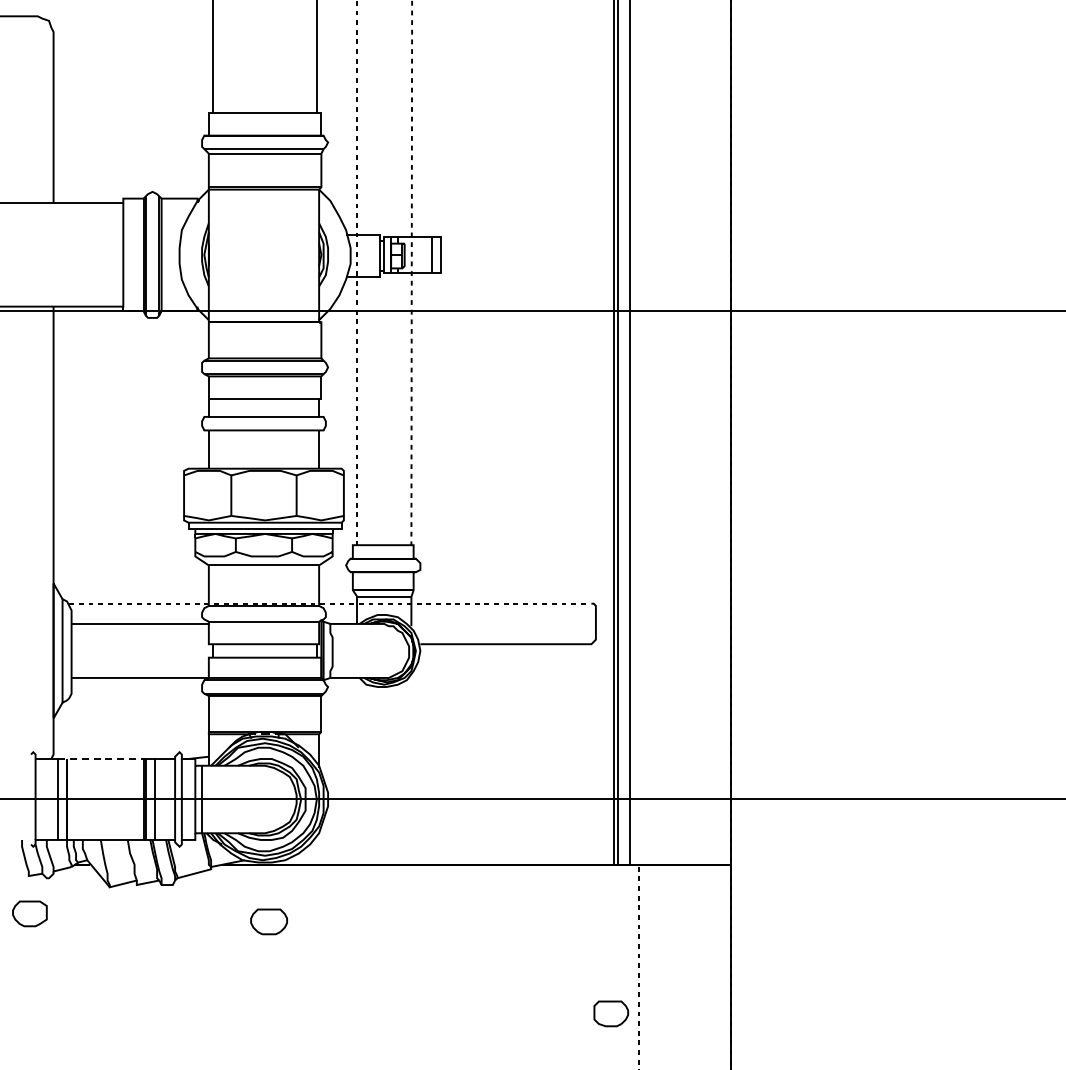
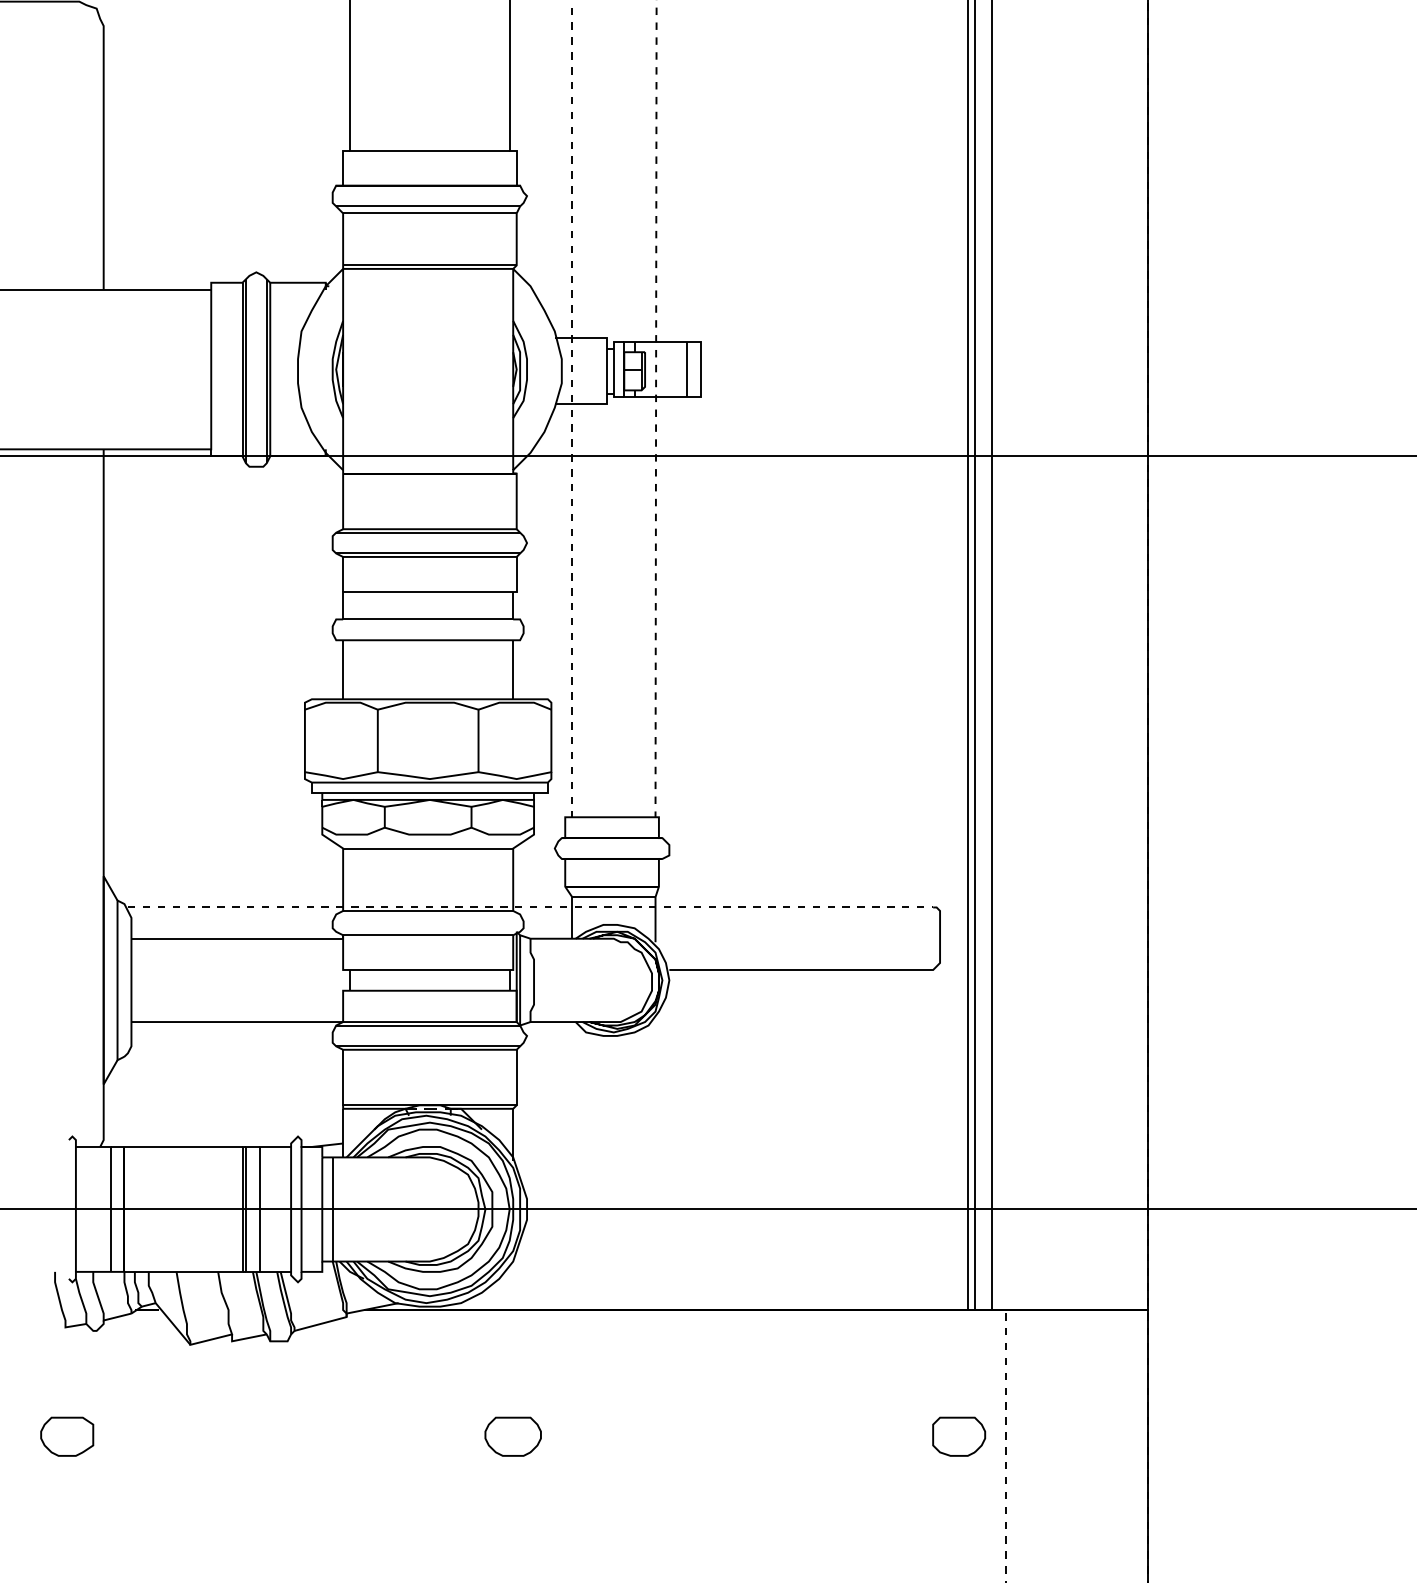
line: (100, 759) -> (176, 1147), dashed -> solid
part: (29, 913) -> (66, 1436), moved
part: (268, 921) -> (512, 1436), moved
part: (611, 1013) -> (959, 1436), moved

